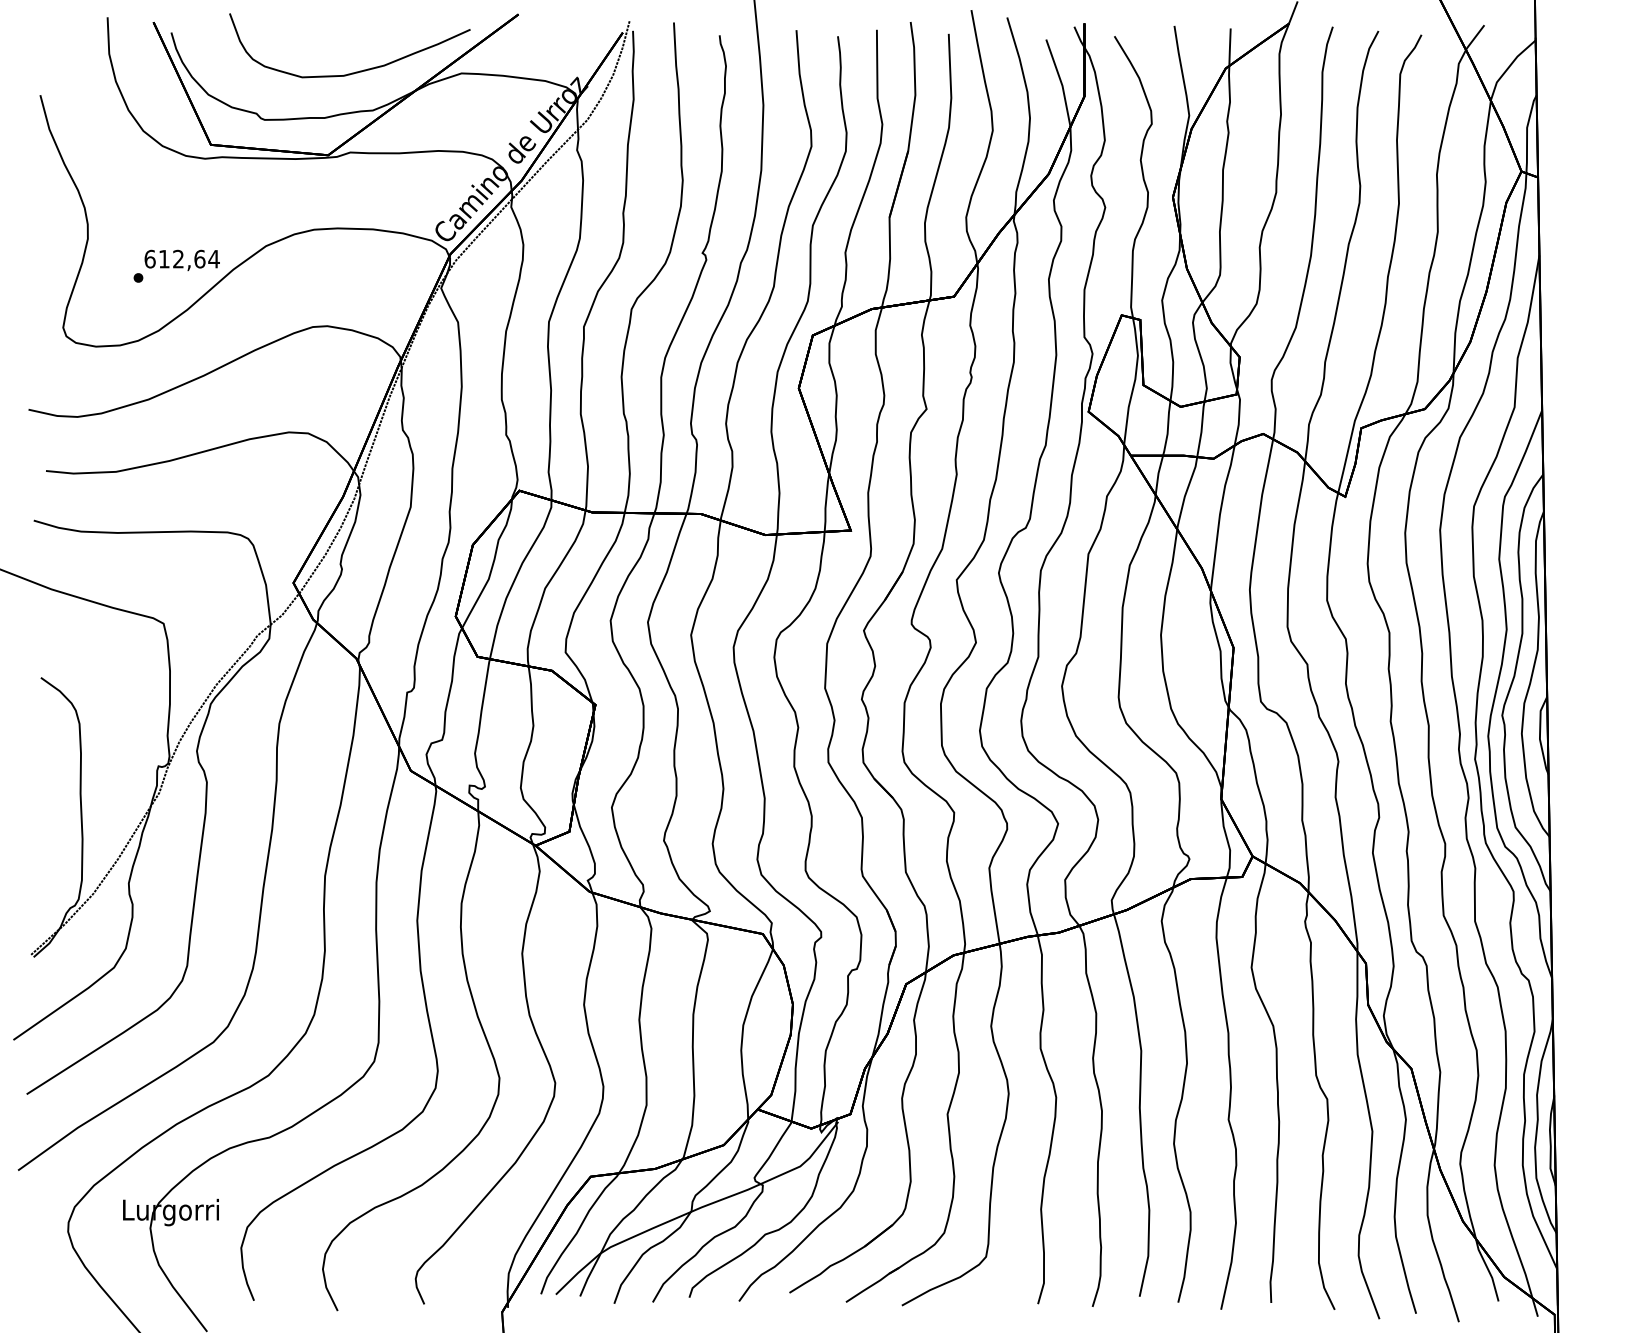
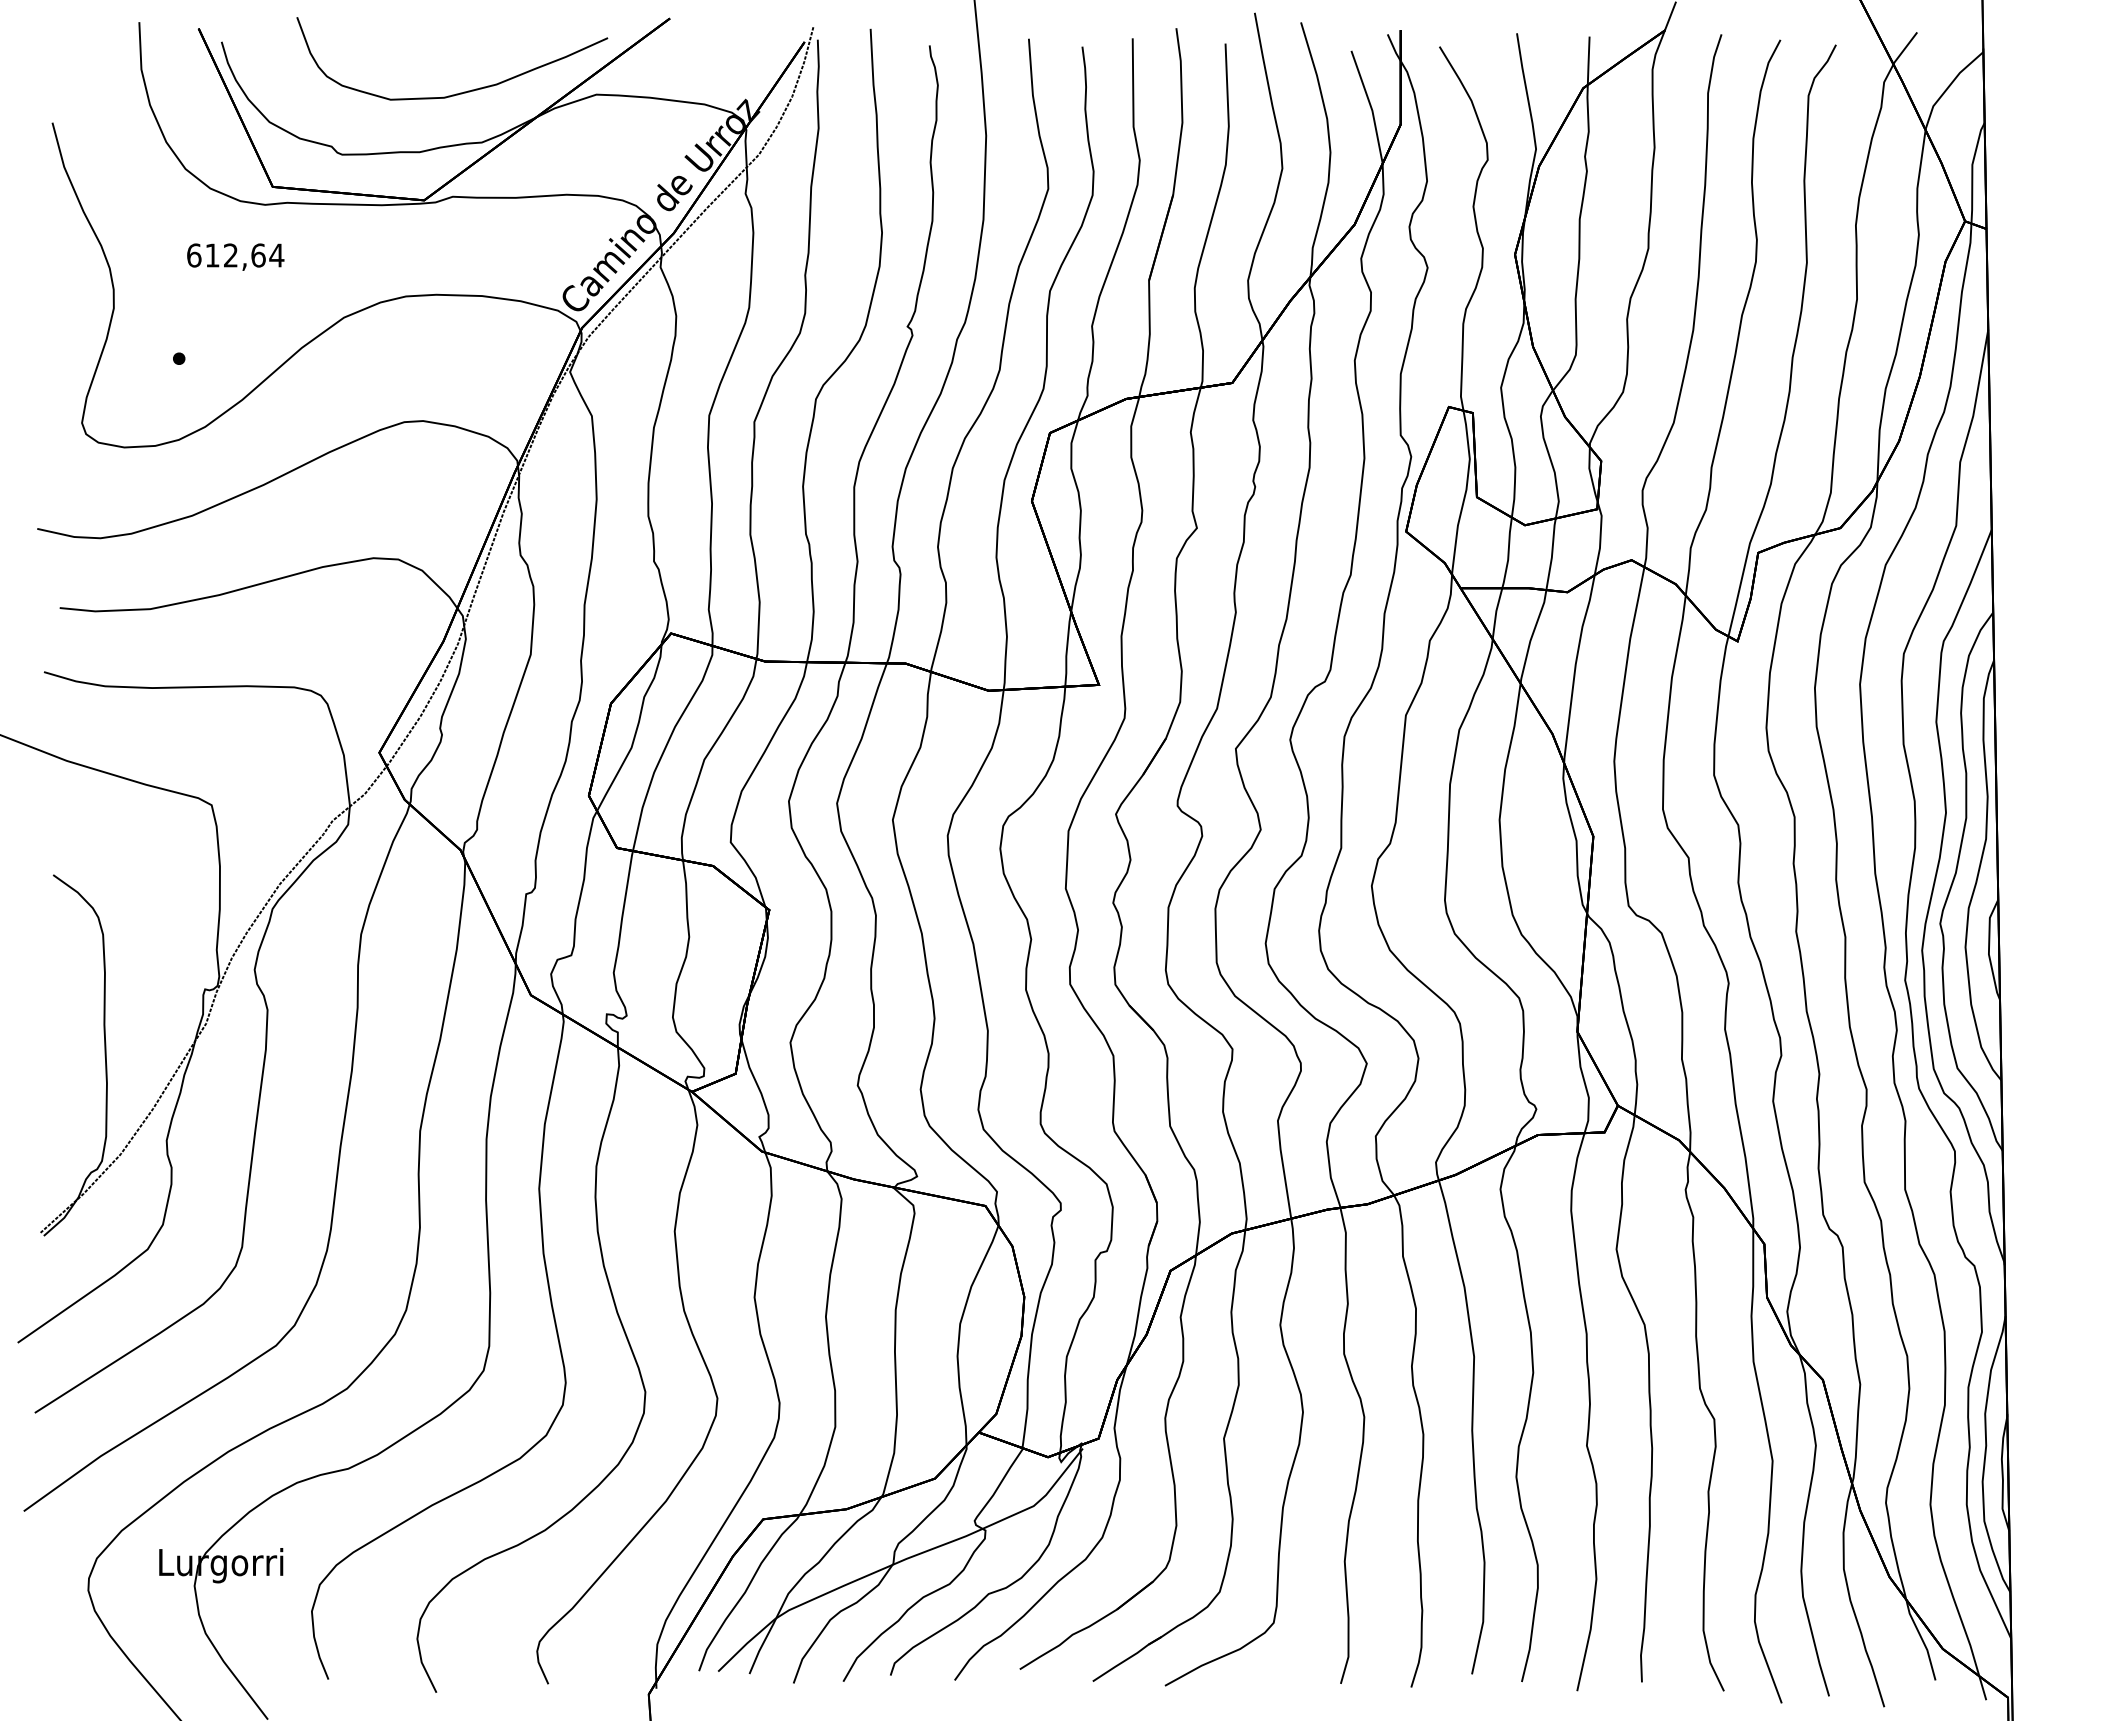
text: (182, 259) -> (235, 256), moved

